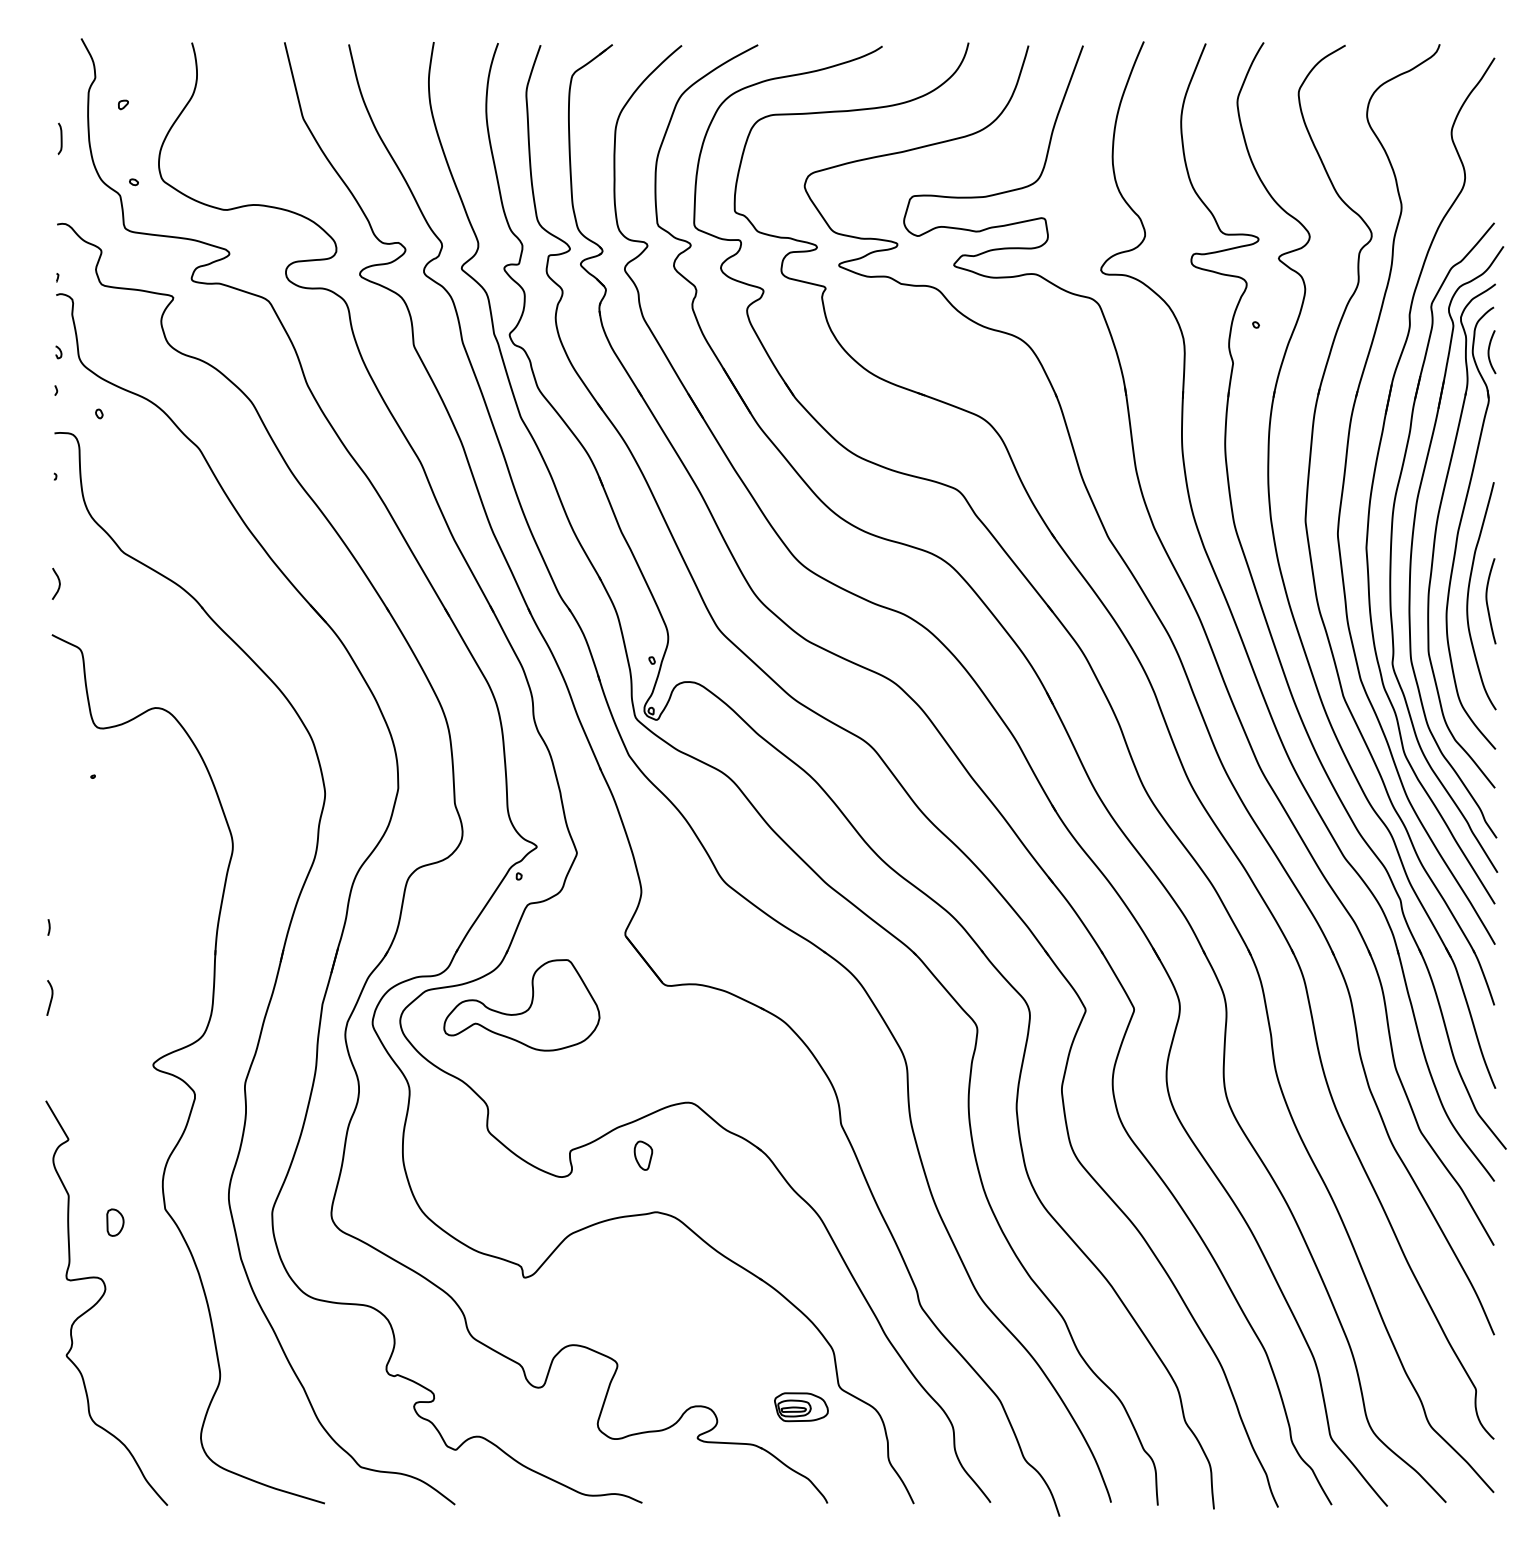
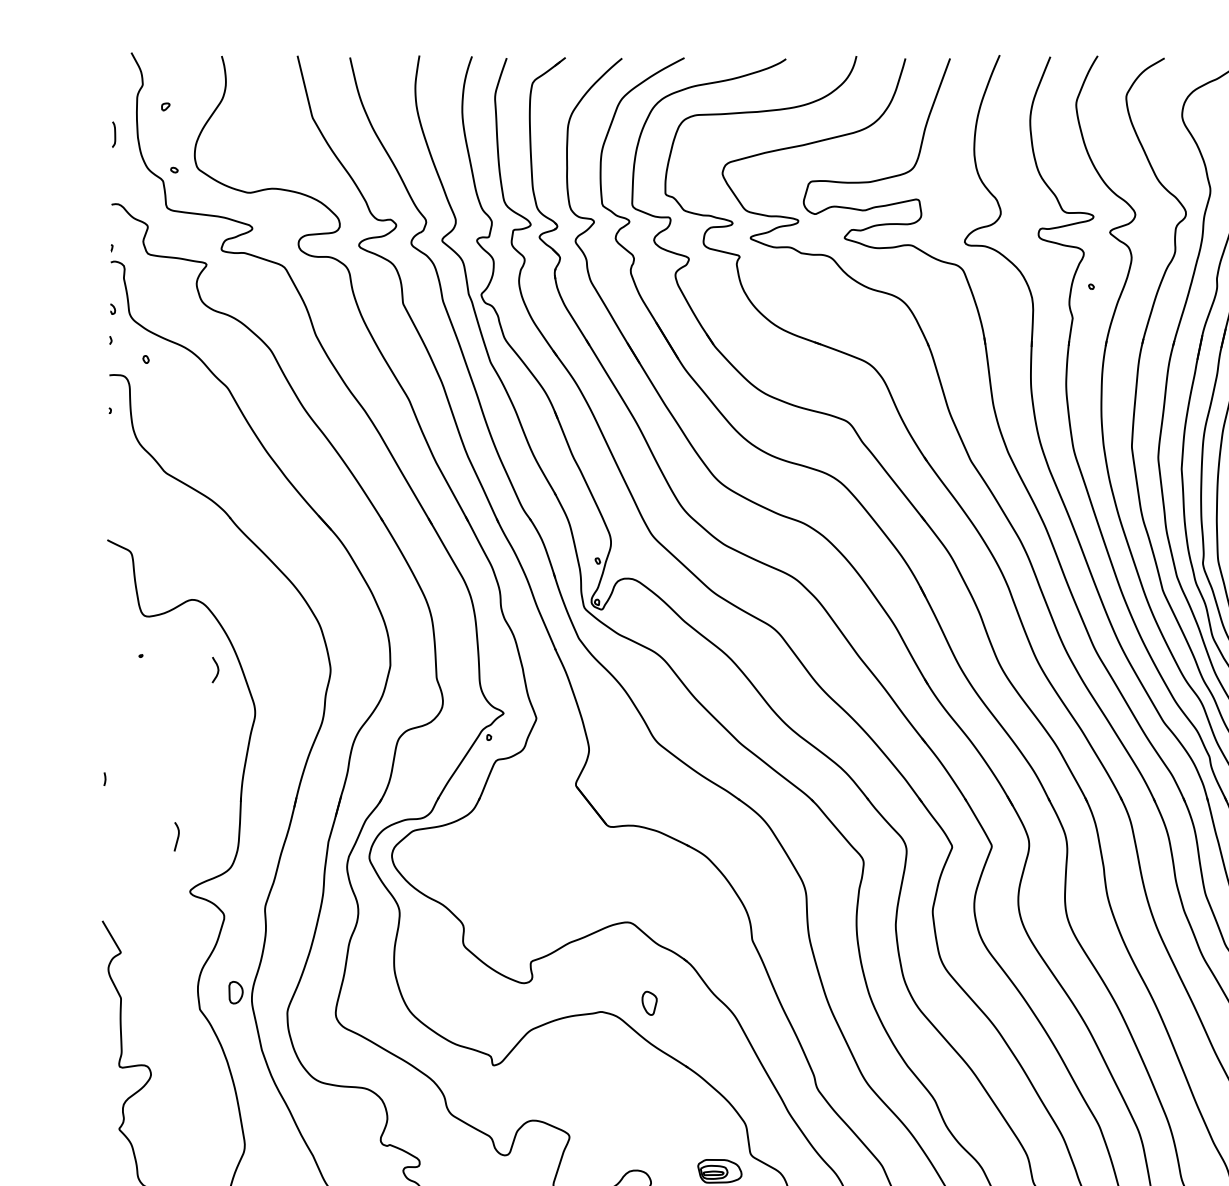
curve: (58, 582) -> (217, 668), moved
curve: (50, 998) -> (177, 837), moved
part: (523, 1011) -> (492, 847), removed
part: (643, 1155) -> (649, 1003), moved
part: (115, 1222) -> (236, 992), moved

